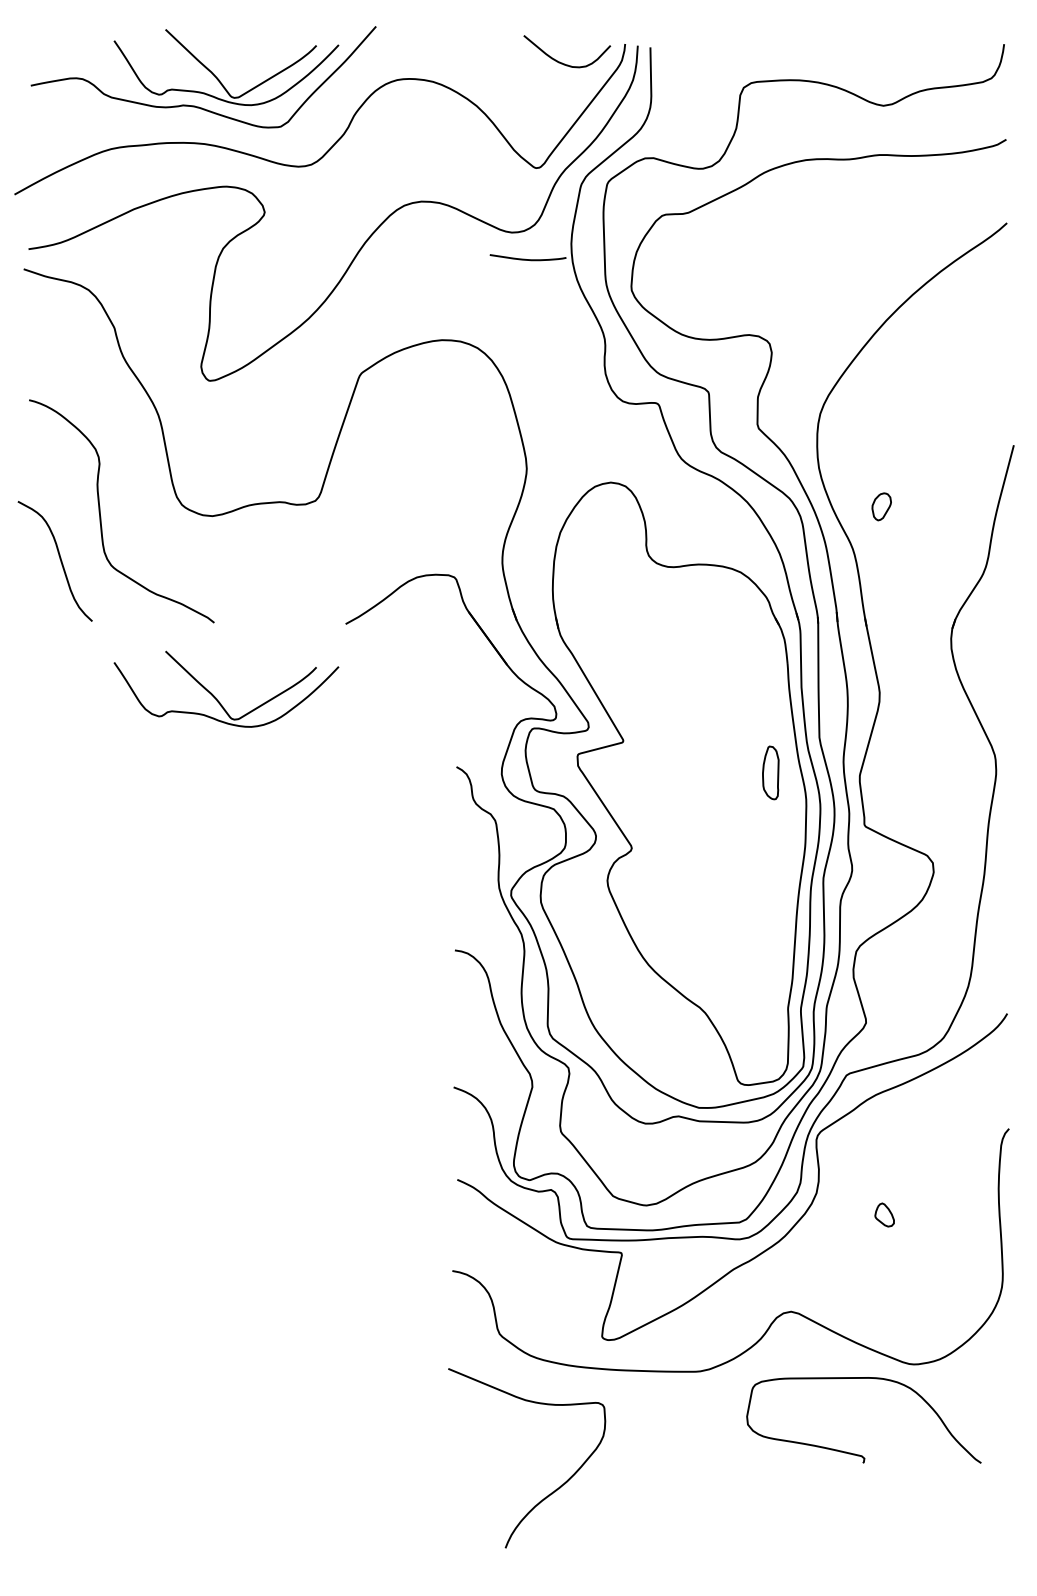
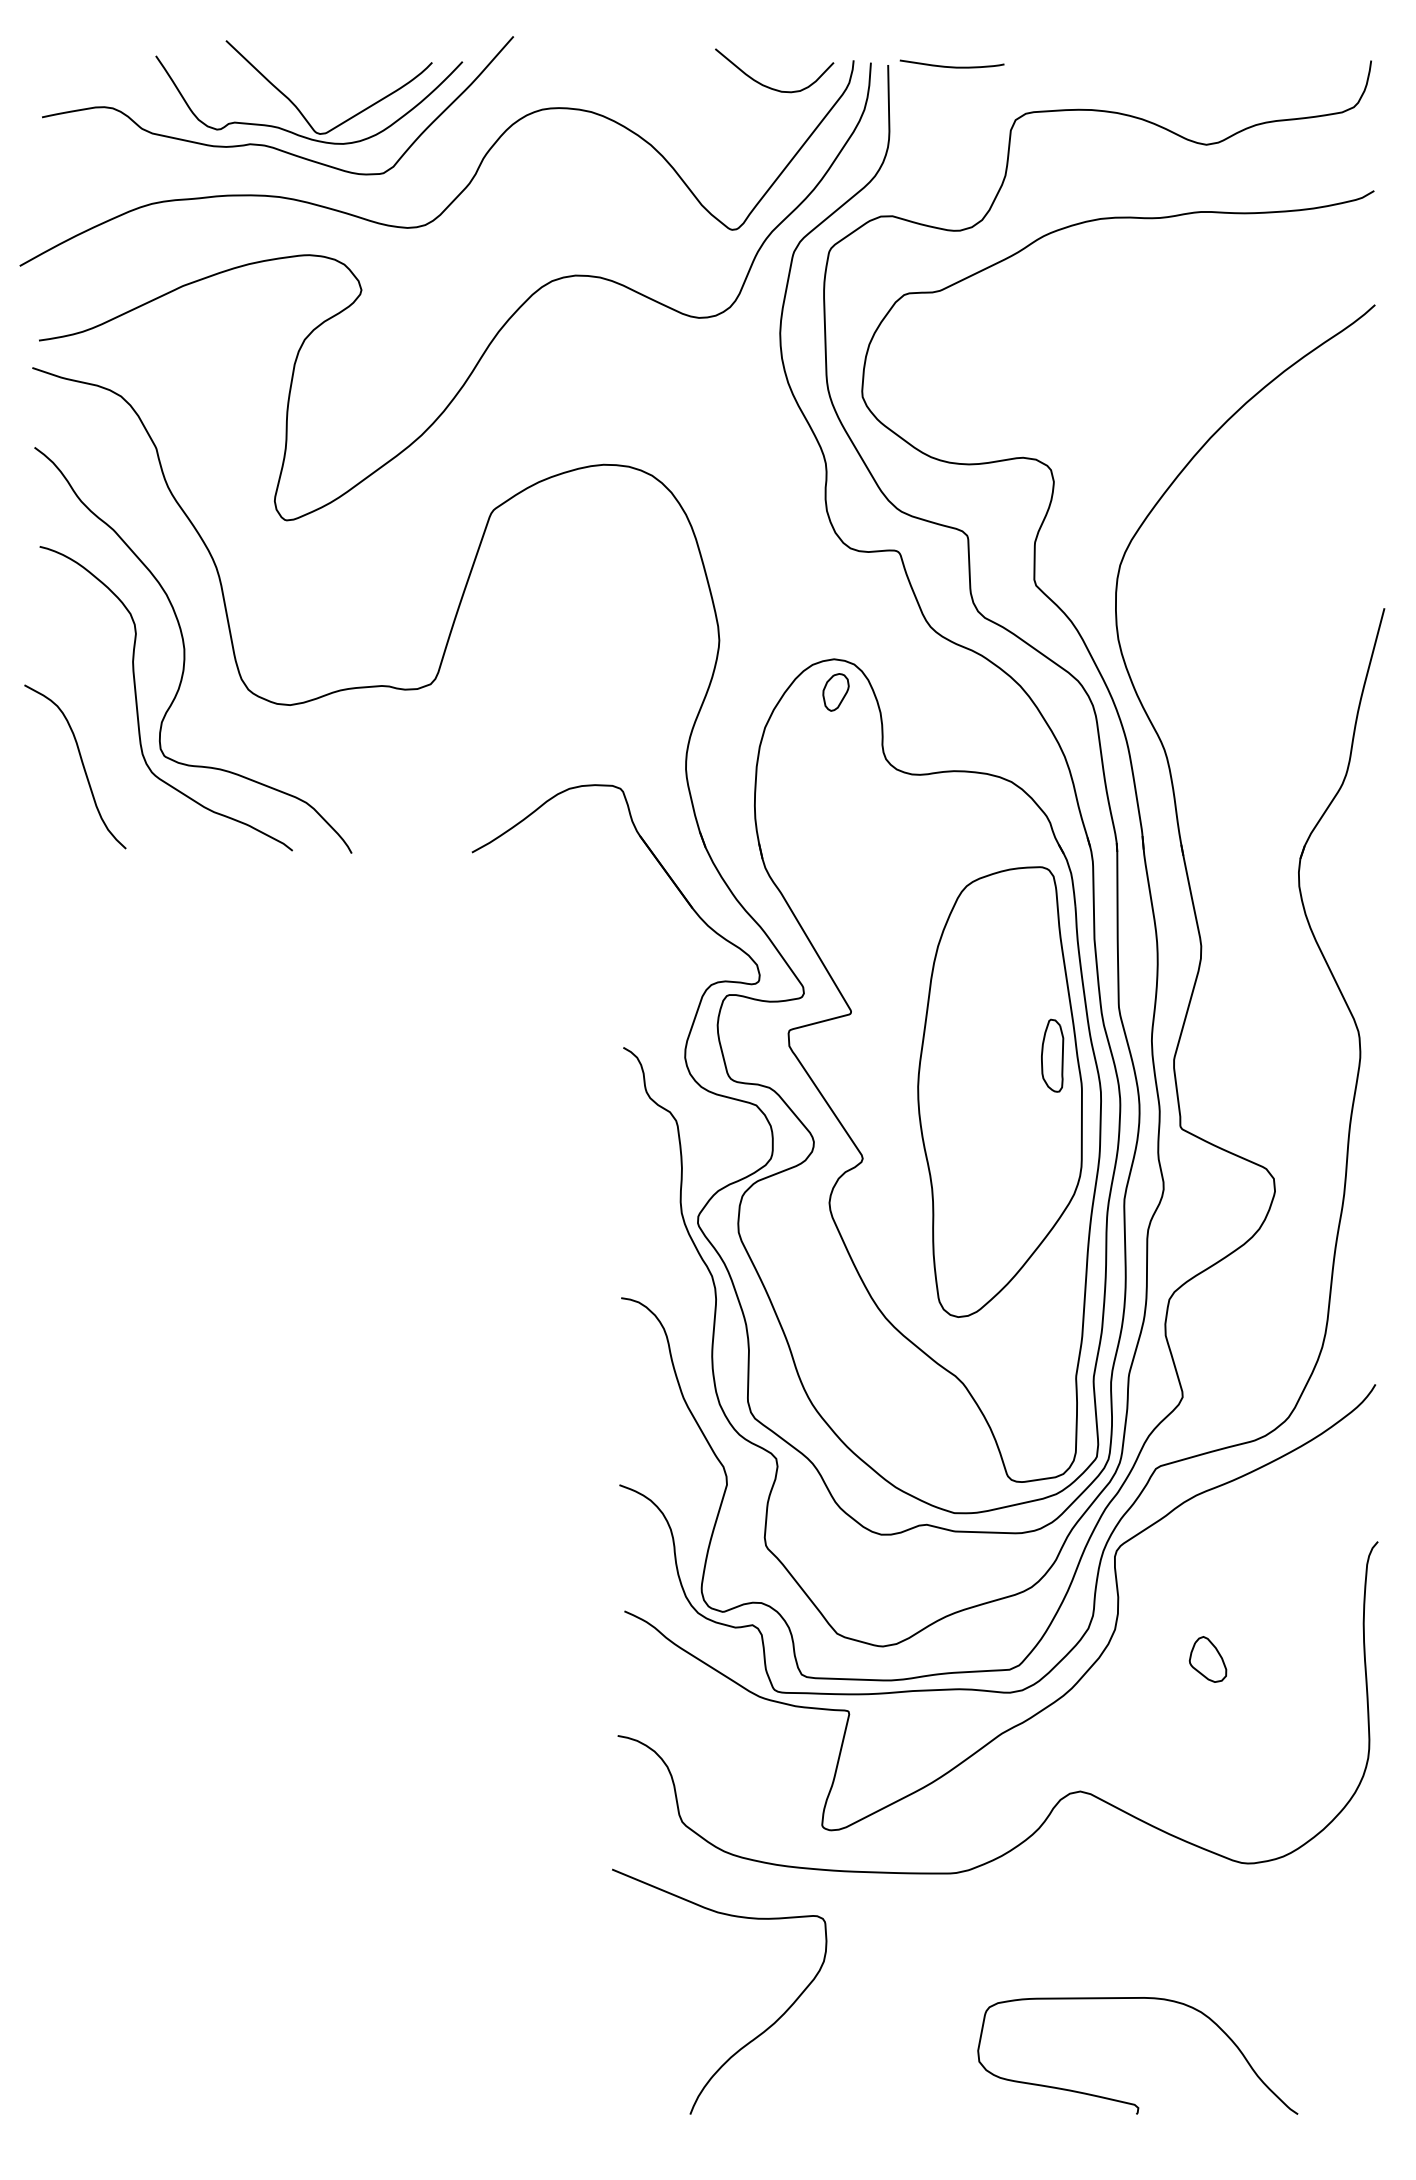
curve: (527, 259) -> (951, 66), moved
curve: (135, 476) -> (185, 650), added
part: (881, 506) -> (835, 692), moved
part: (217, 698) -> (296, 954), removed
part: (731, 799) -> (999, 1091), added
part: (884, 1215) -> (1207, 1659), size x1.43
curve: (854, 1453) -> (1125, 2101), moved

